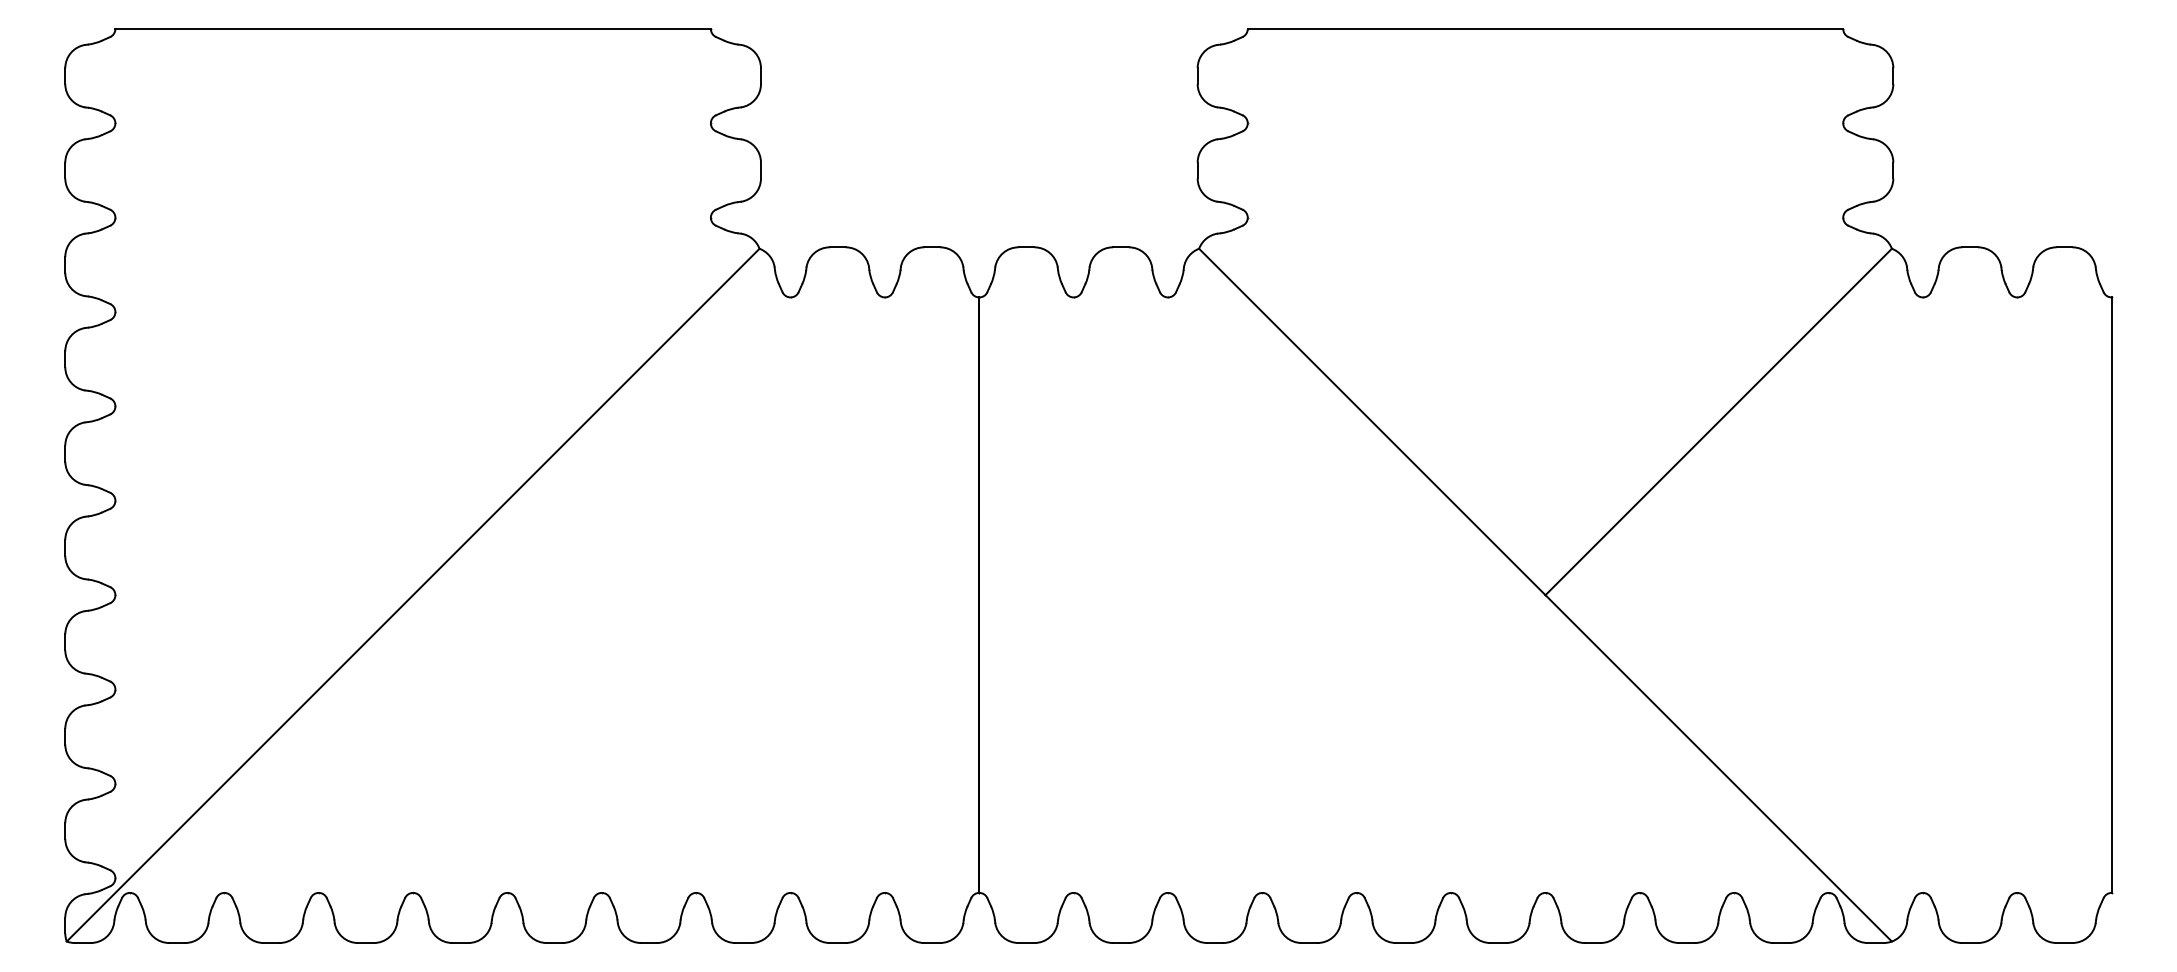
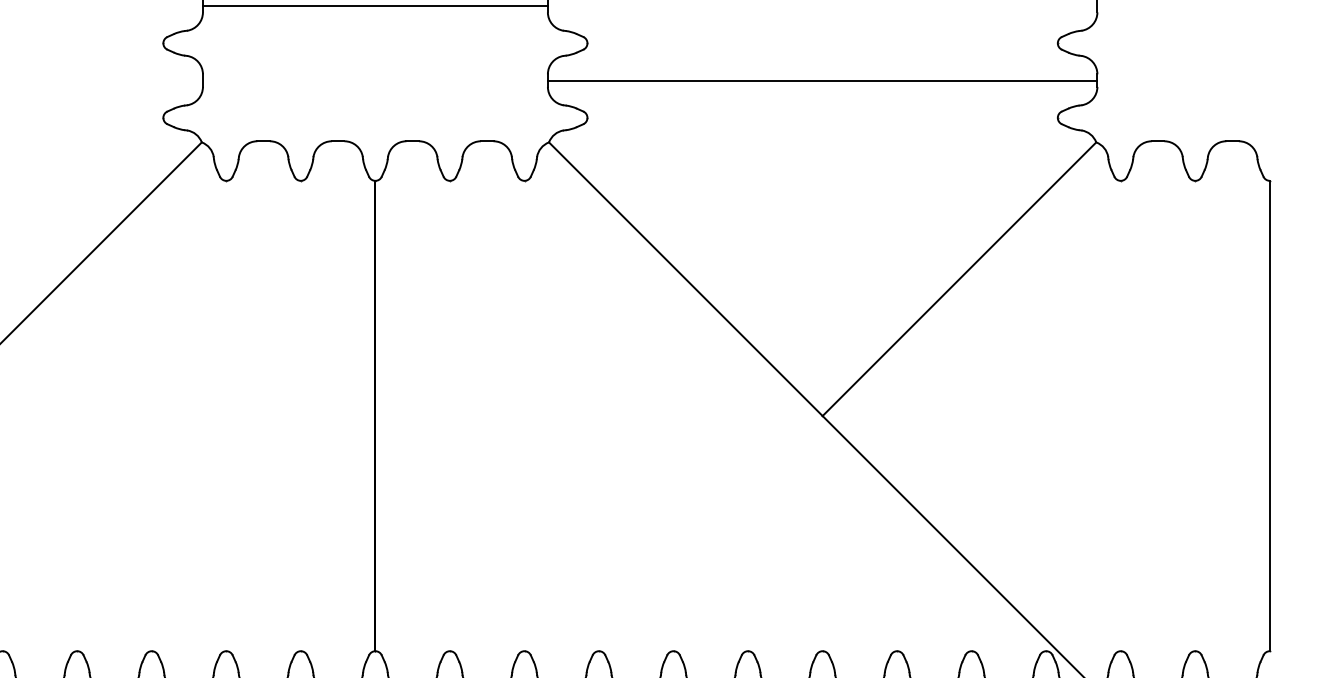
line: (978, 76) -> (374, 6), added
line: (1545, 170) -> (822, 80), added

